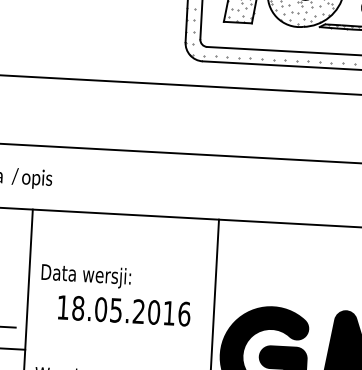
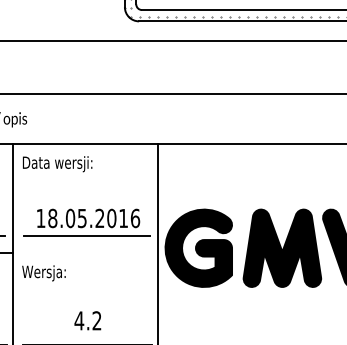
text: (86, 276) -> (57, 164), moved
line: (120, 333) -> (86, 236), added

